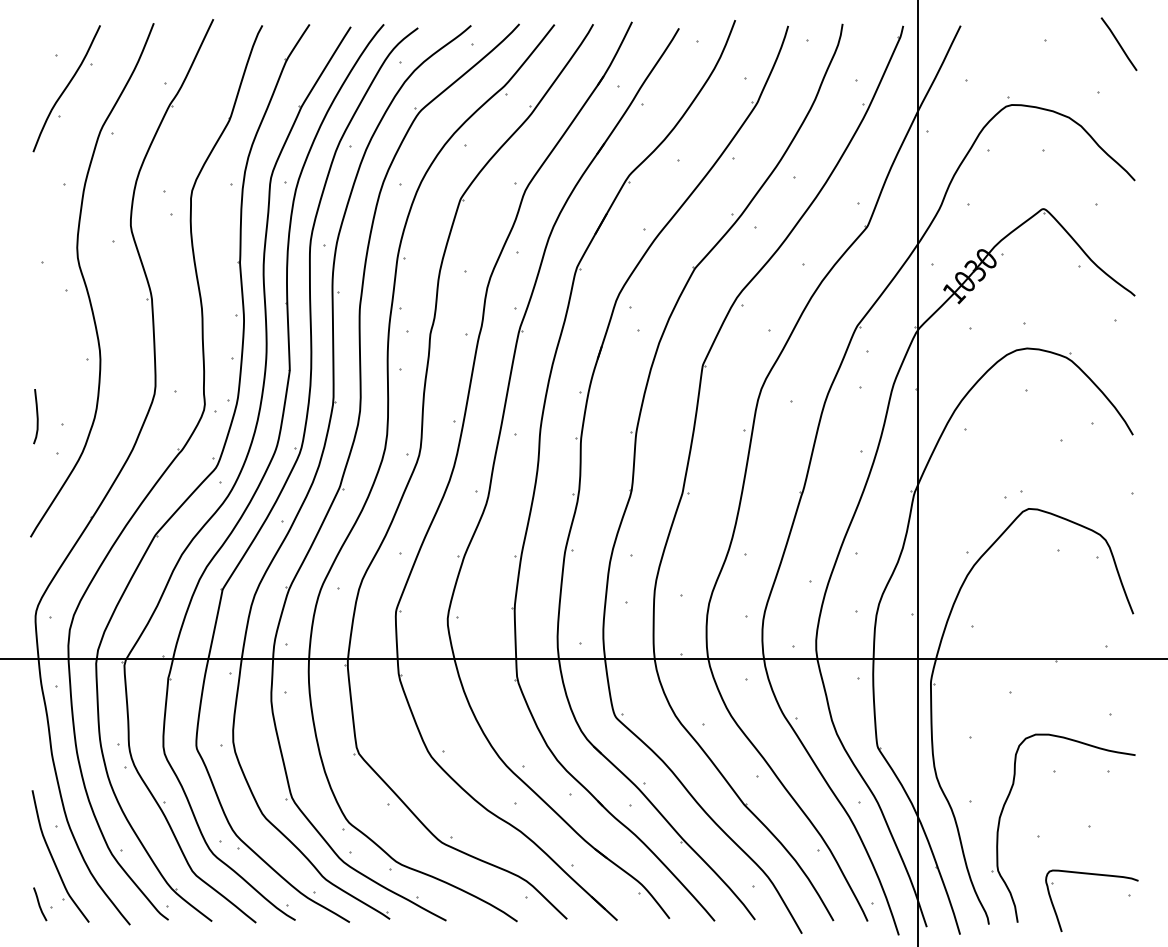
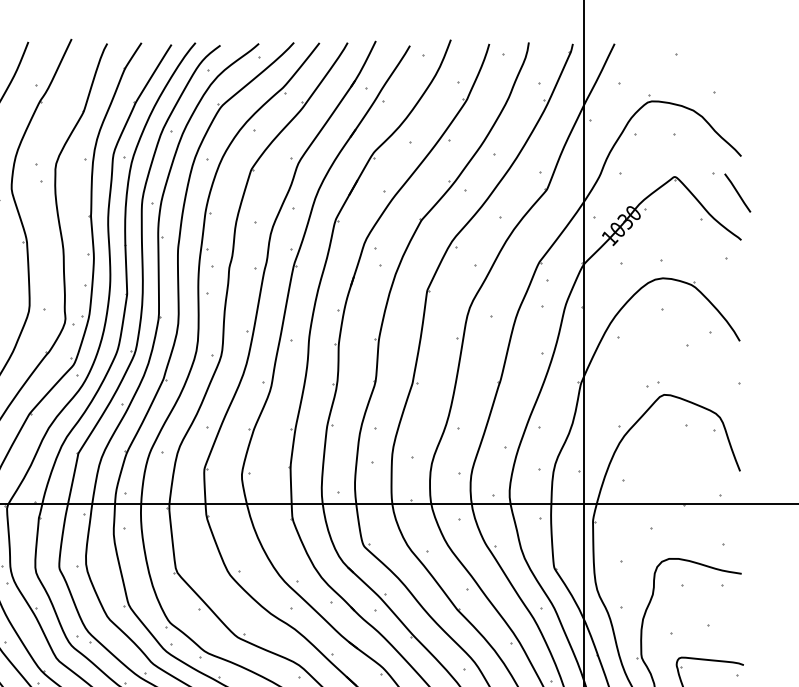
line: (1118, 44) -> (737, 193), moved

